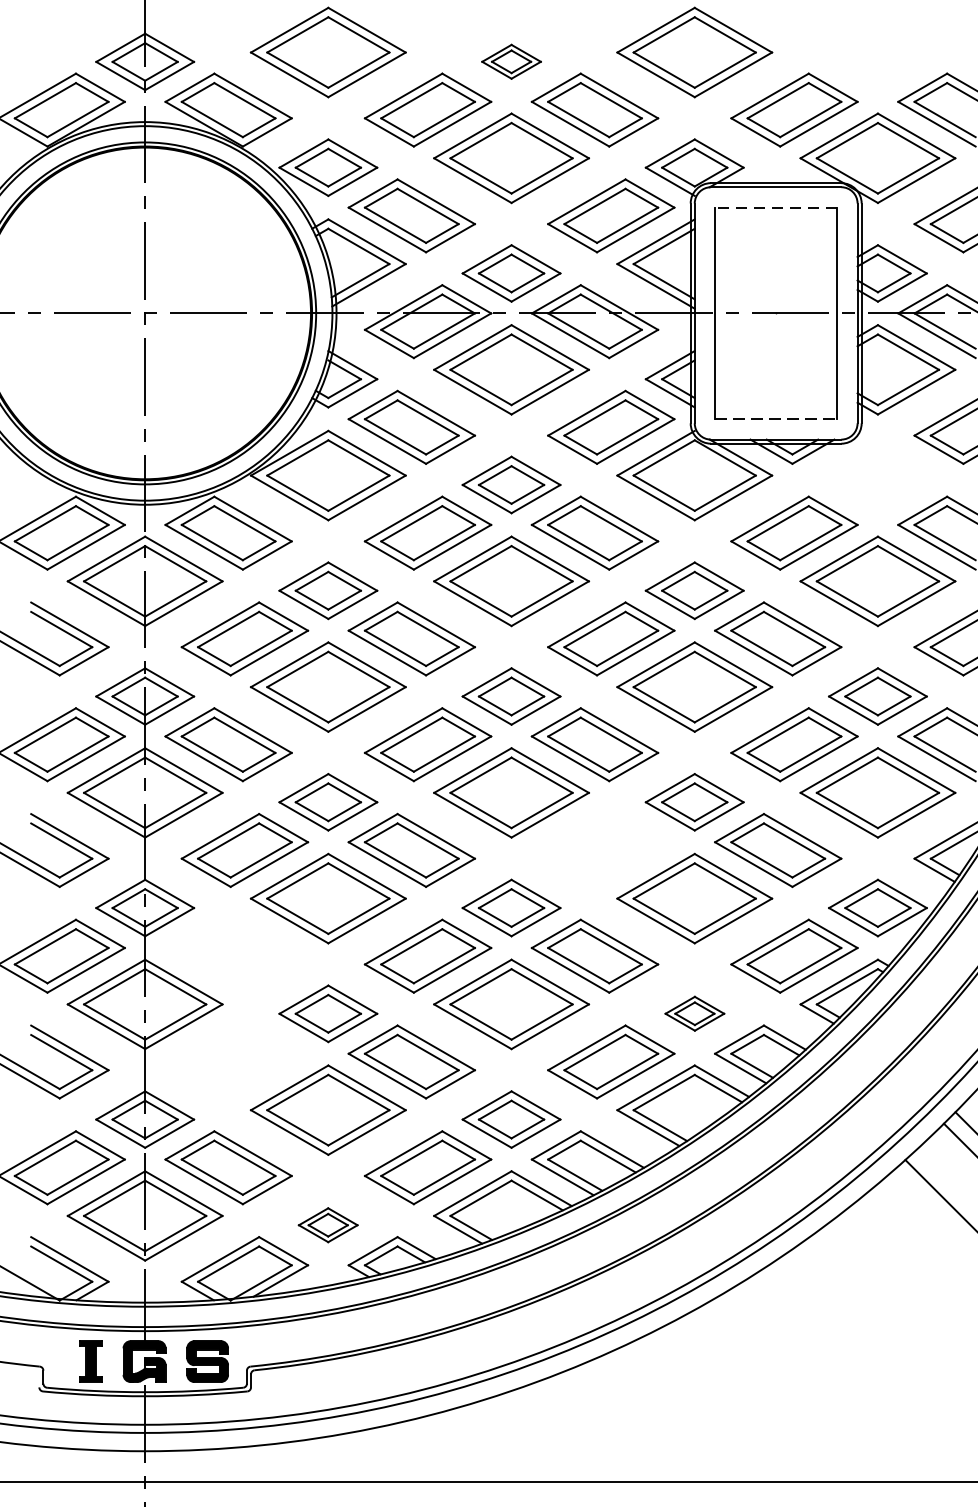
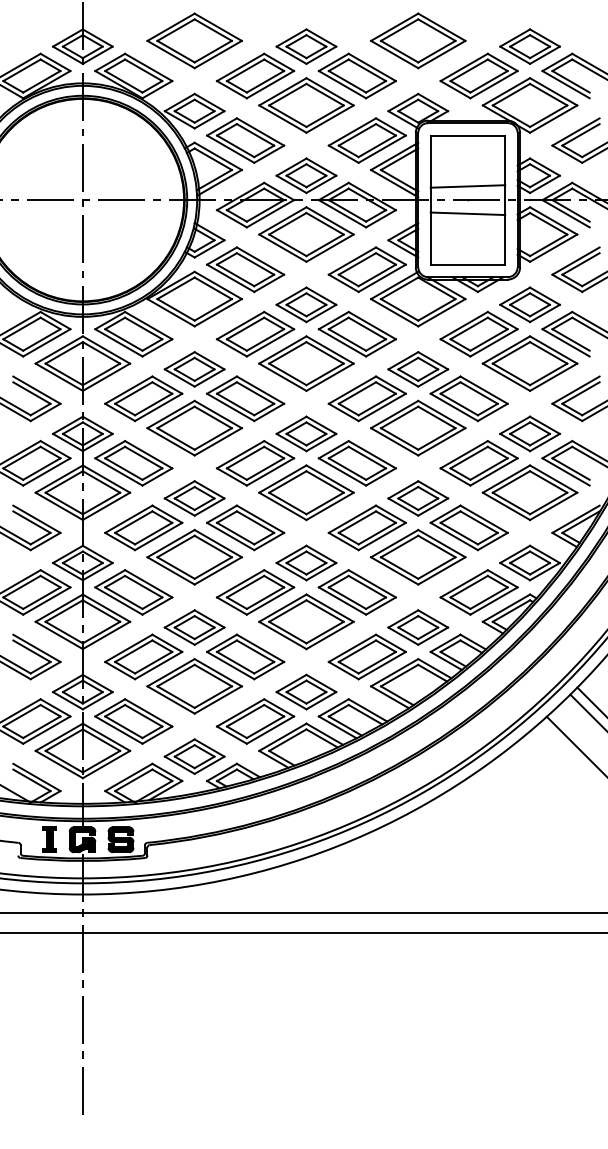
part: (511, 61) -> (306, 46), size x1.67
part: (877, 61) -> (529, 46), added
line: (775, 207) -> (467, 135), dashed -> solid
line: (775, 291) -> (467, 186), added
line: (775, 335) -> (467, 213), added
line: (777, 418) -> (468, 264), dashed -> solid
part: (877, 484) -> (529, 304), added
part: (609, 849) -> (366, 527), added
part: (228, 956) -> (133, 592), added
part: (695, 1013) -> (418, 627), size x1.67
part: (244, 1061) -> (143, 656), added
part: (328, 1225) -> (194, 756), size x1.67

